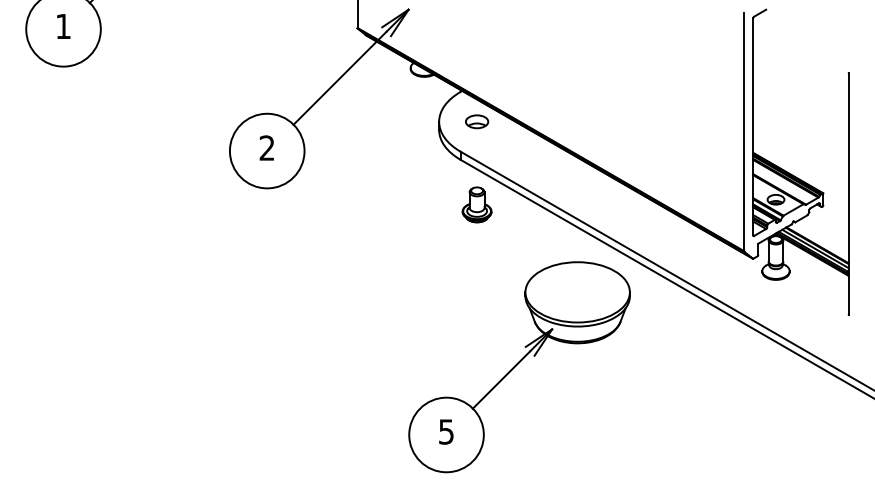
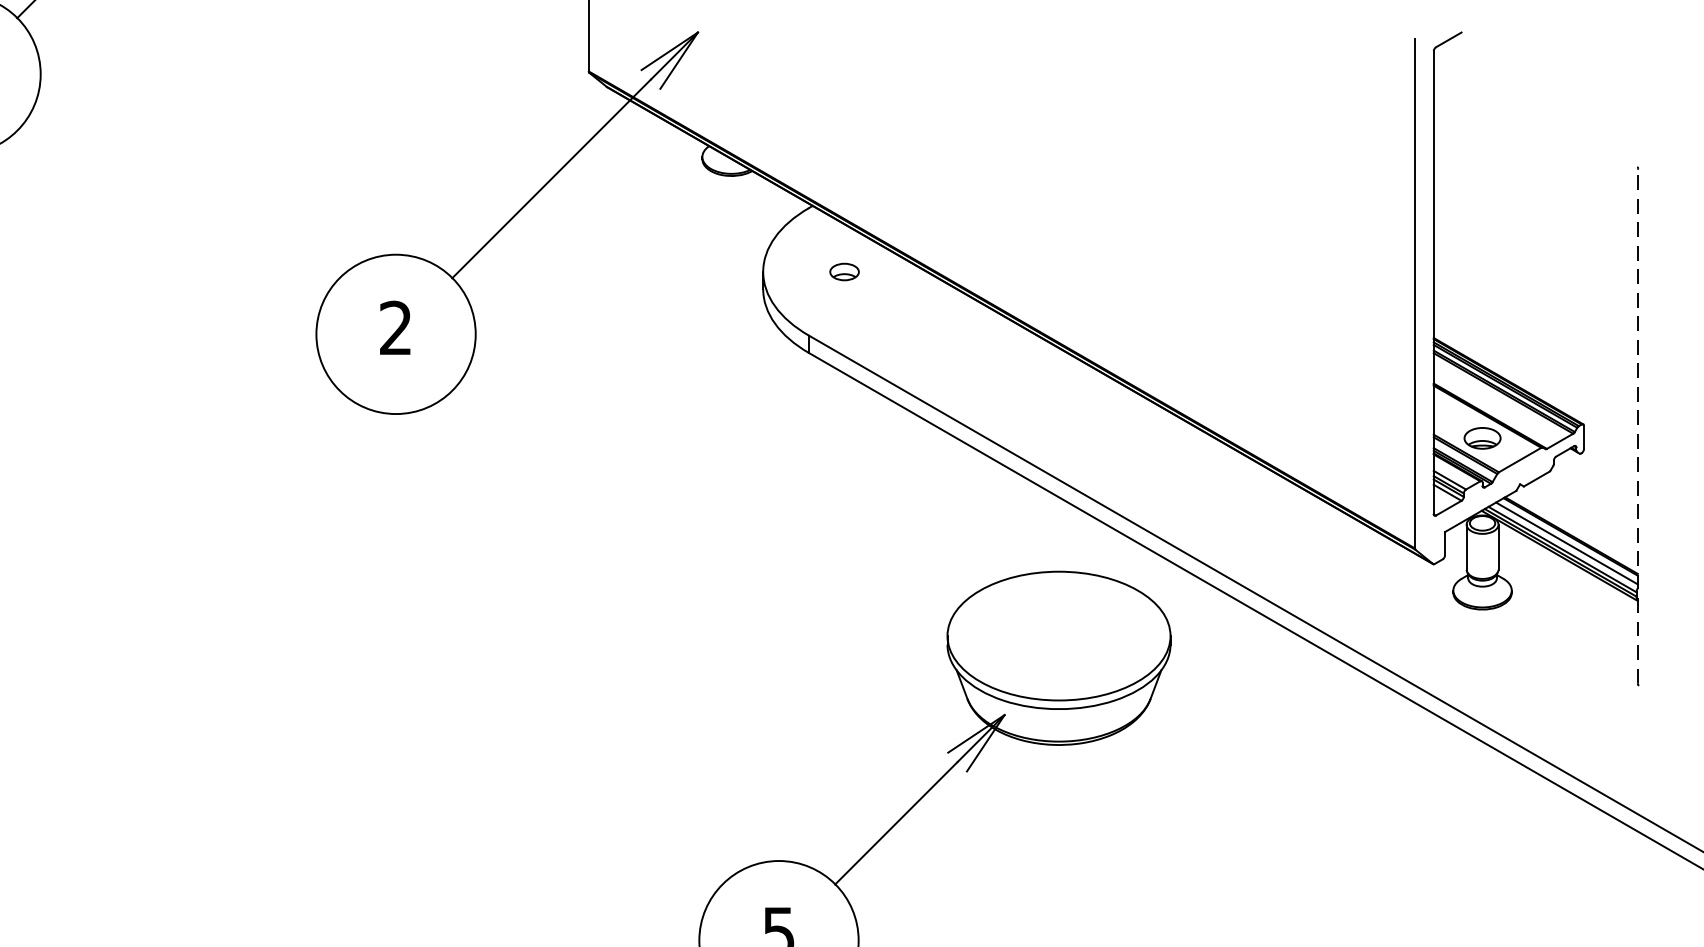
part: (477, 121) -> (845, 271), size x0.6
line: (848, 193) -> (1637, 424), solid -> dashed
part: (476, 204) -> (842, 448), removed

